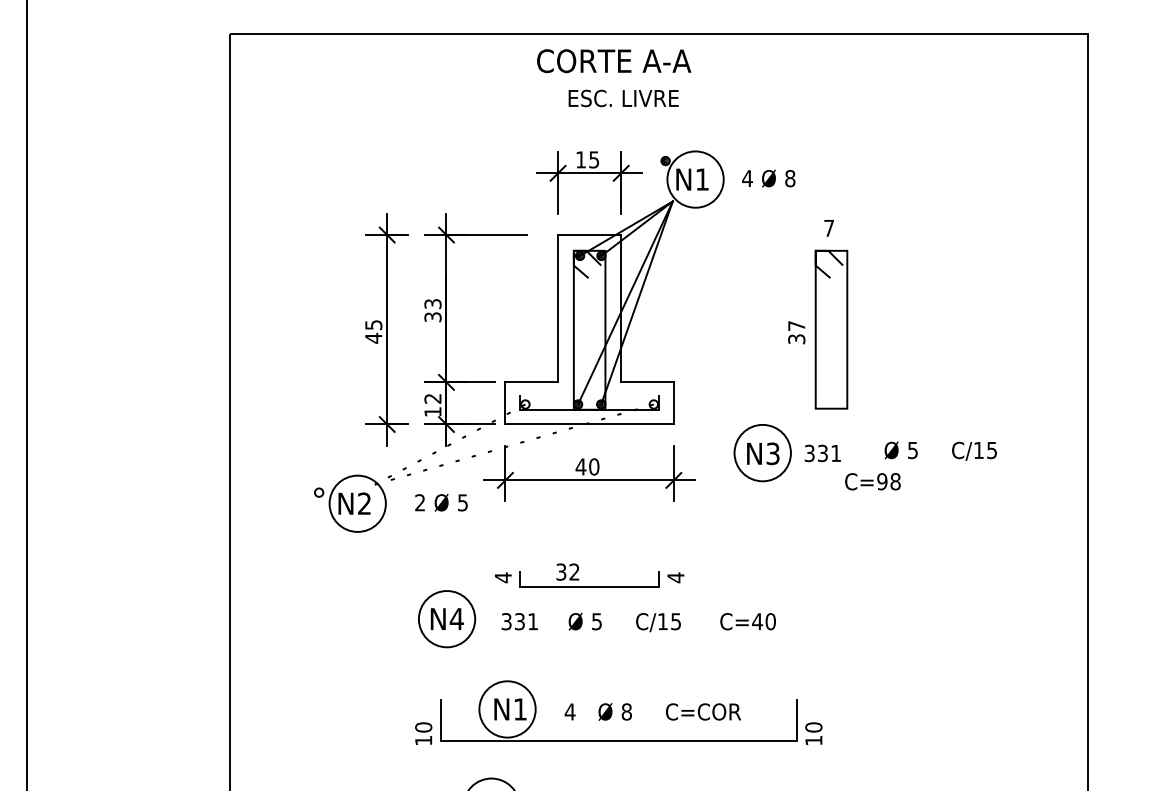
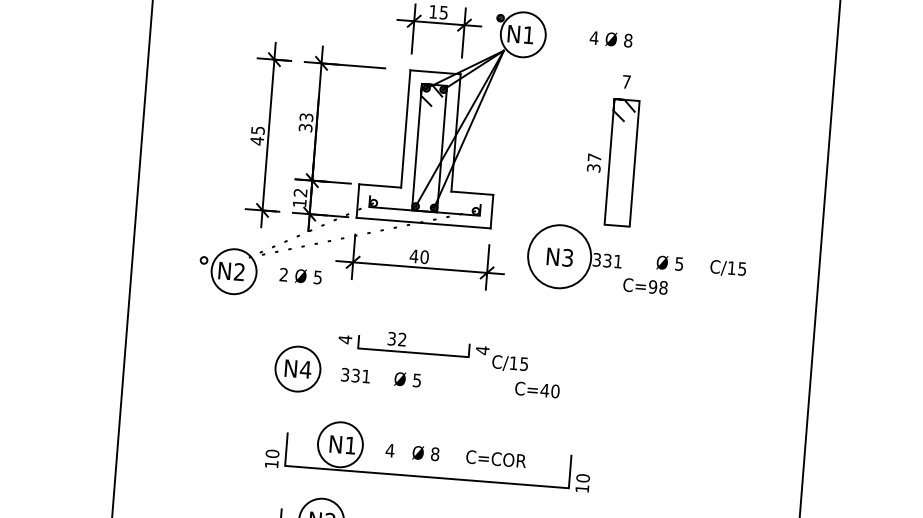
text: (768, 178) -> (610, 39), moved
circle: (762, 452) -> (559, 256), size x1.4
text: (658, 622) -> (510, 363), moved

